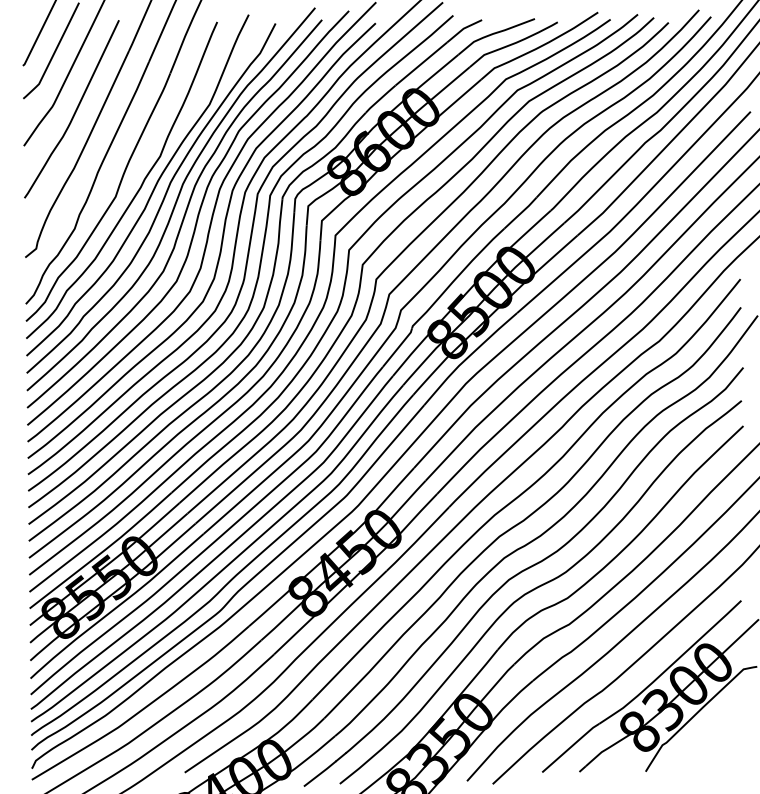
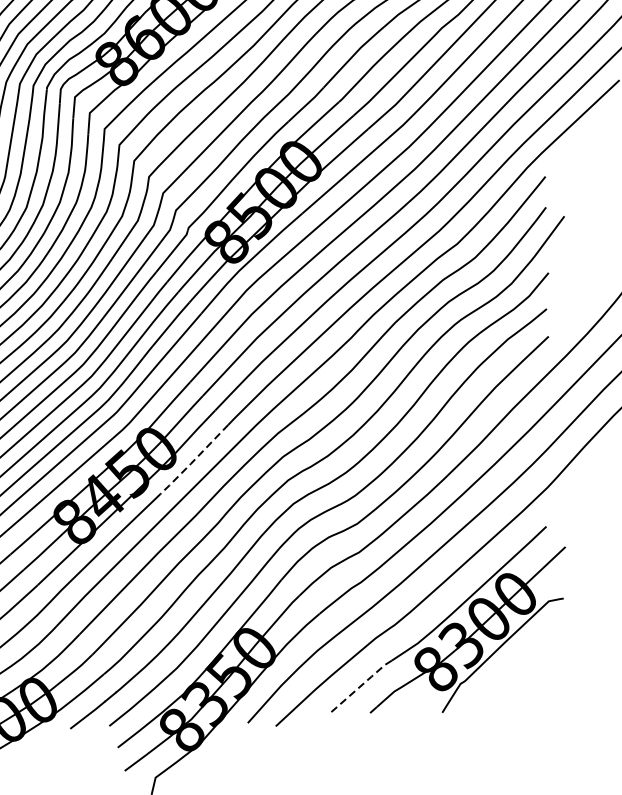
line: (417, 540) -> (193, 461), solid -> dashed
line: (571, 746) -> (361, 685), solid -> dashed

